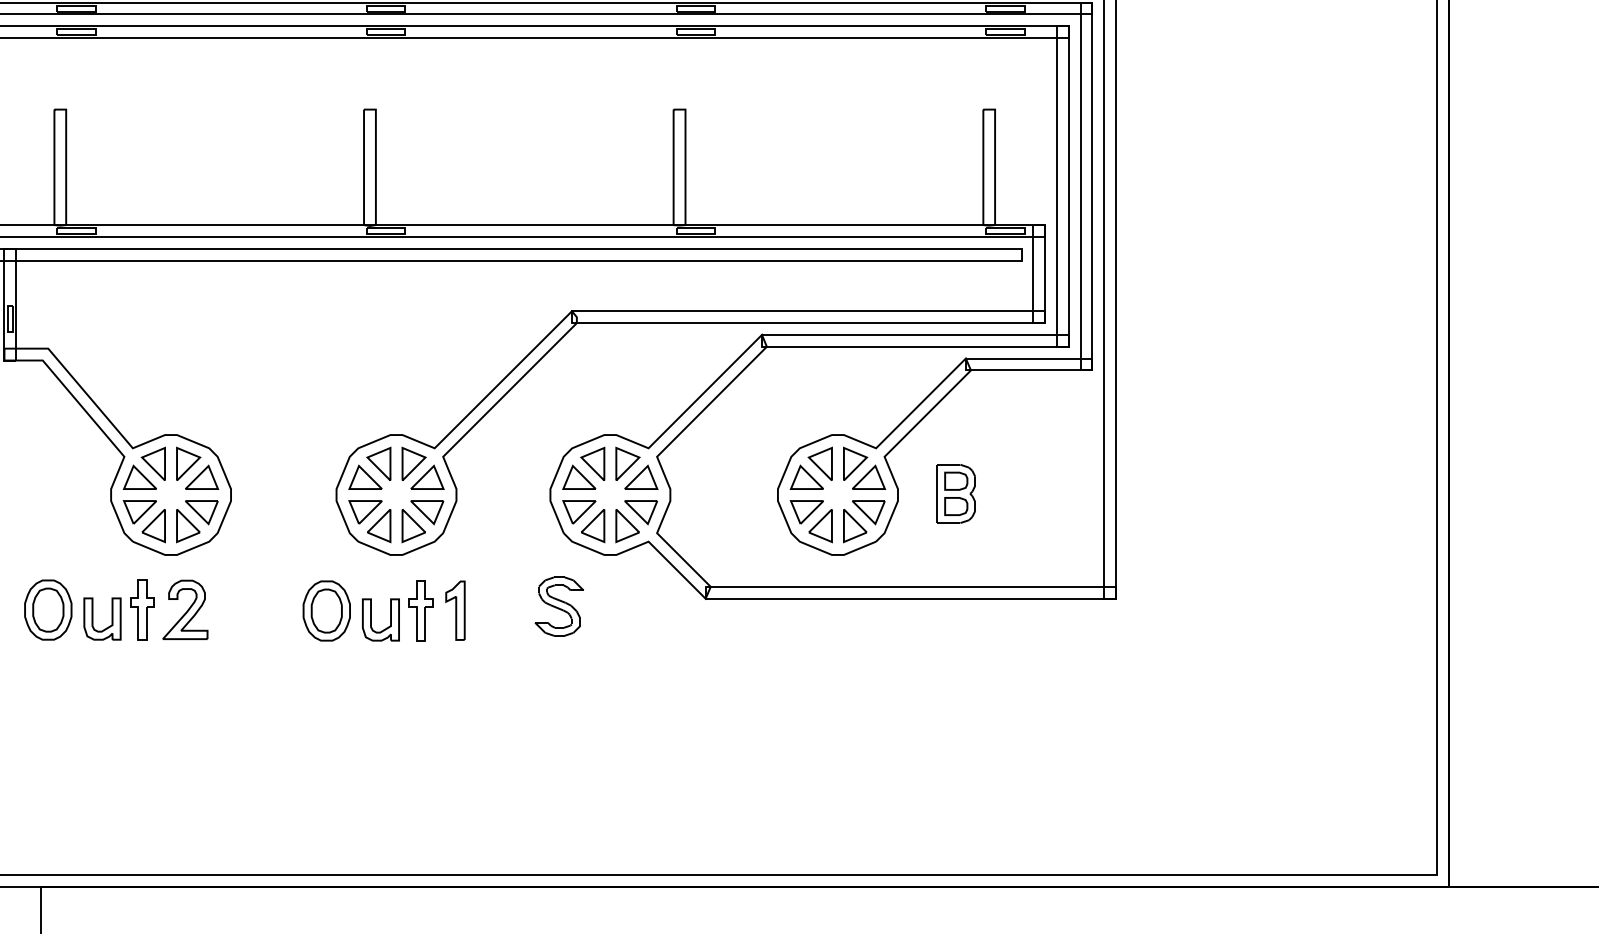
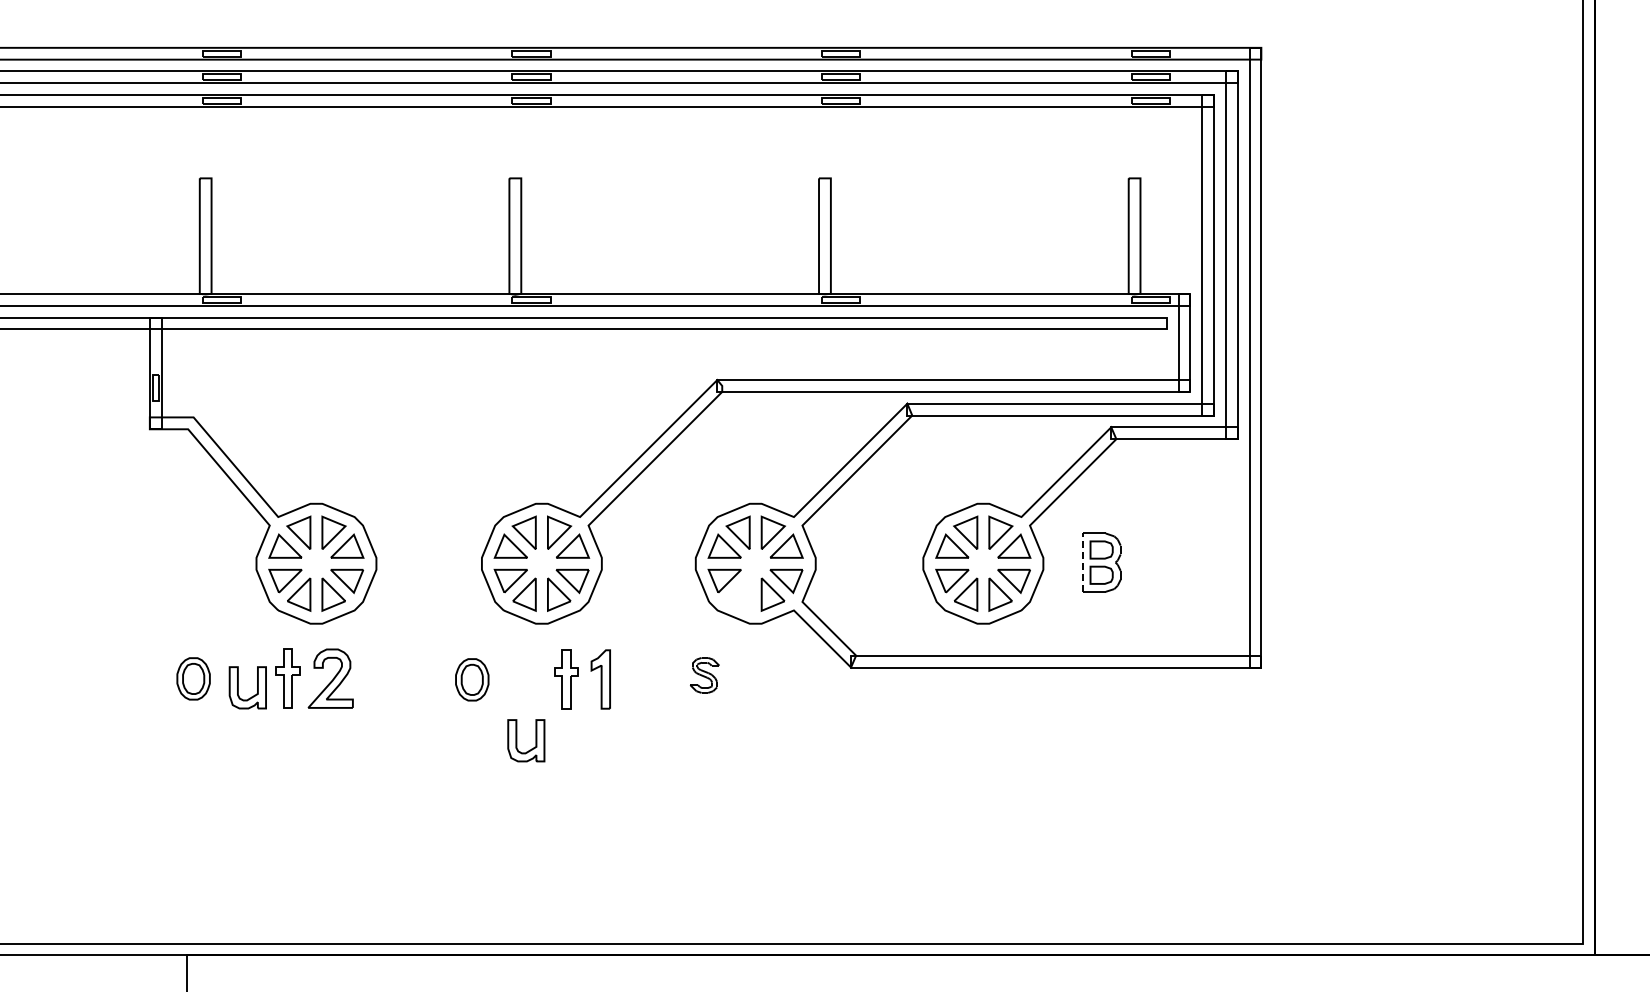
line: (937, 493) -> (1082, 562), solid -> dashed
part: (593, 525) -> (738, 594), removed
part: (559, 606) -> (704, 675), size x0.6
part: (48, 609) -> (193, 678), size x0.7
part: (327, 610) -> (472, 679), size x0.7
part: (372, 619) -> (517, 740), moved

